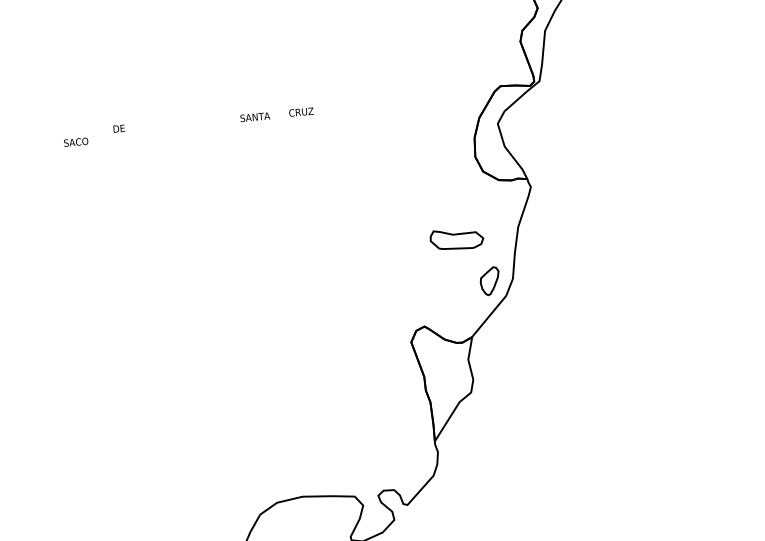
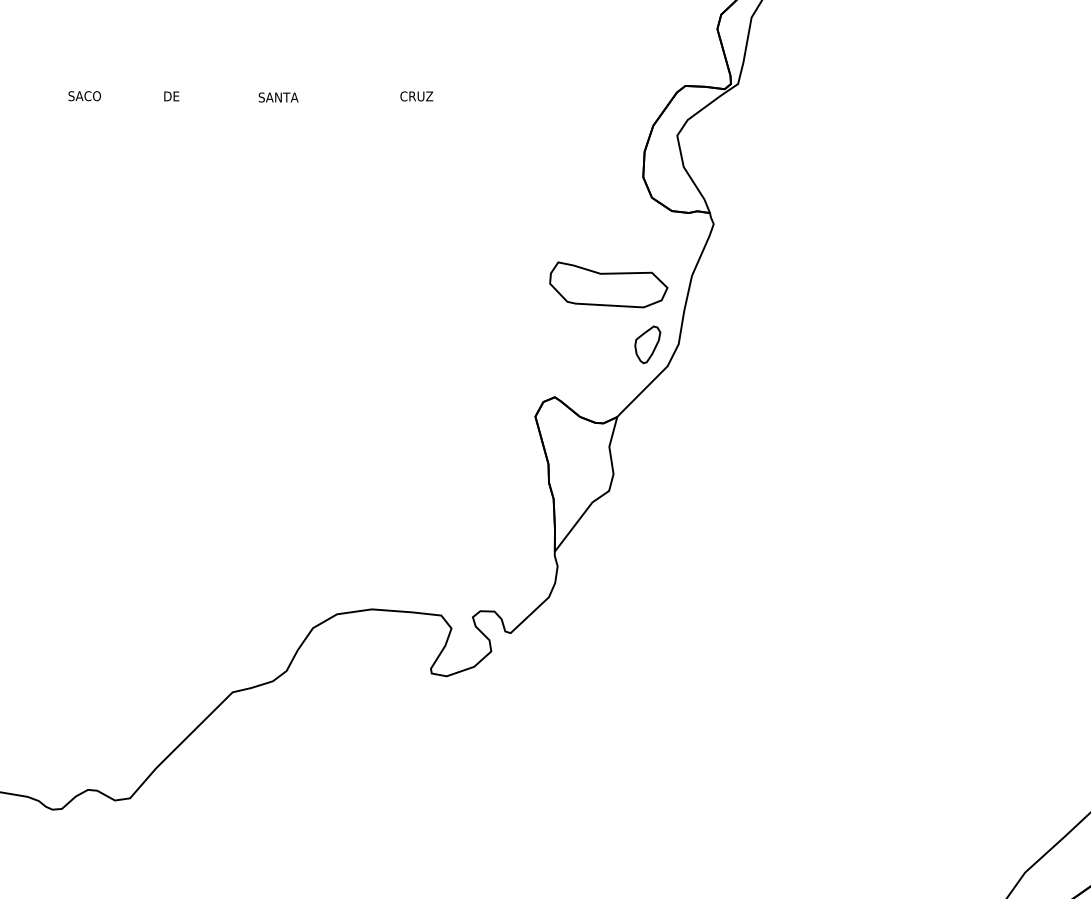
text: (255, 117) -> (278, 97), moved
text: (75, 142) -> (84, 96), moved
part: (456, 239) -> (608, 284), size x1.67

